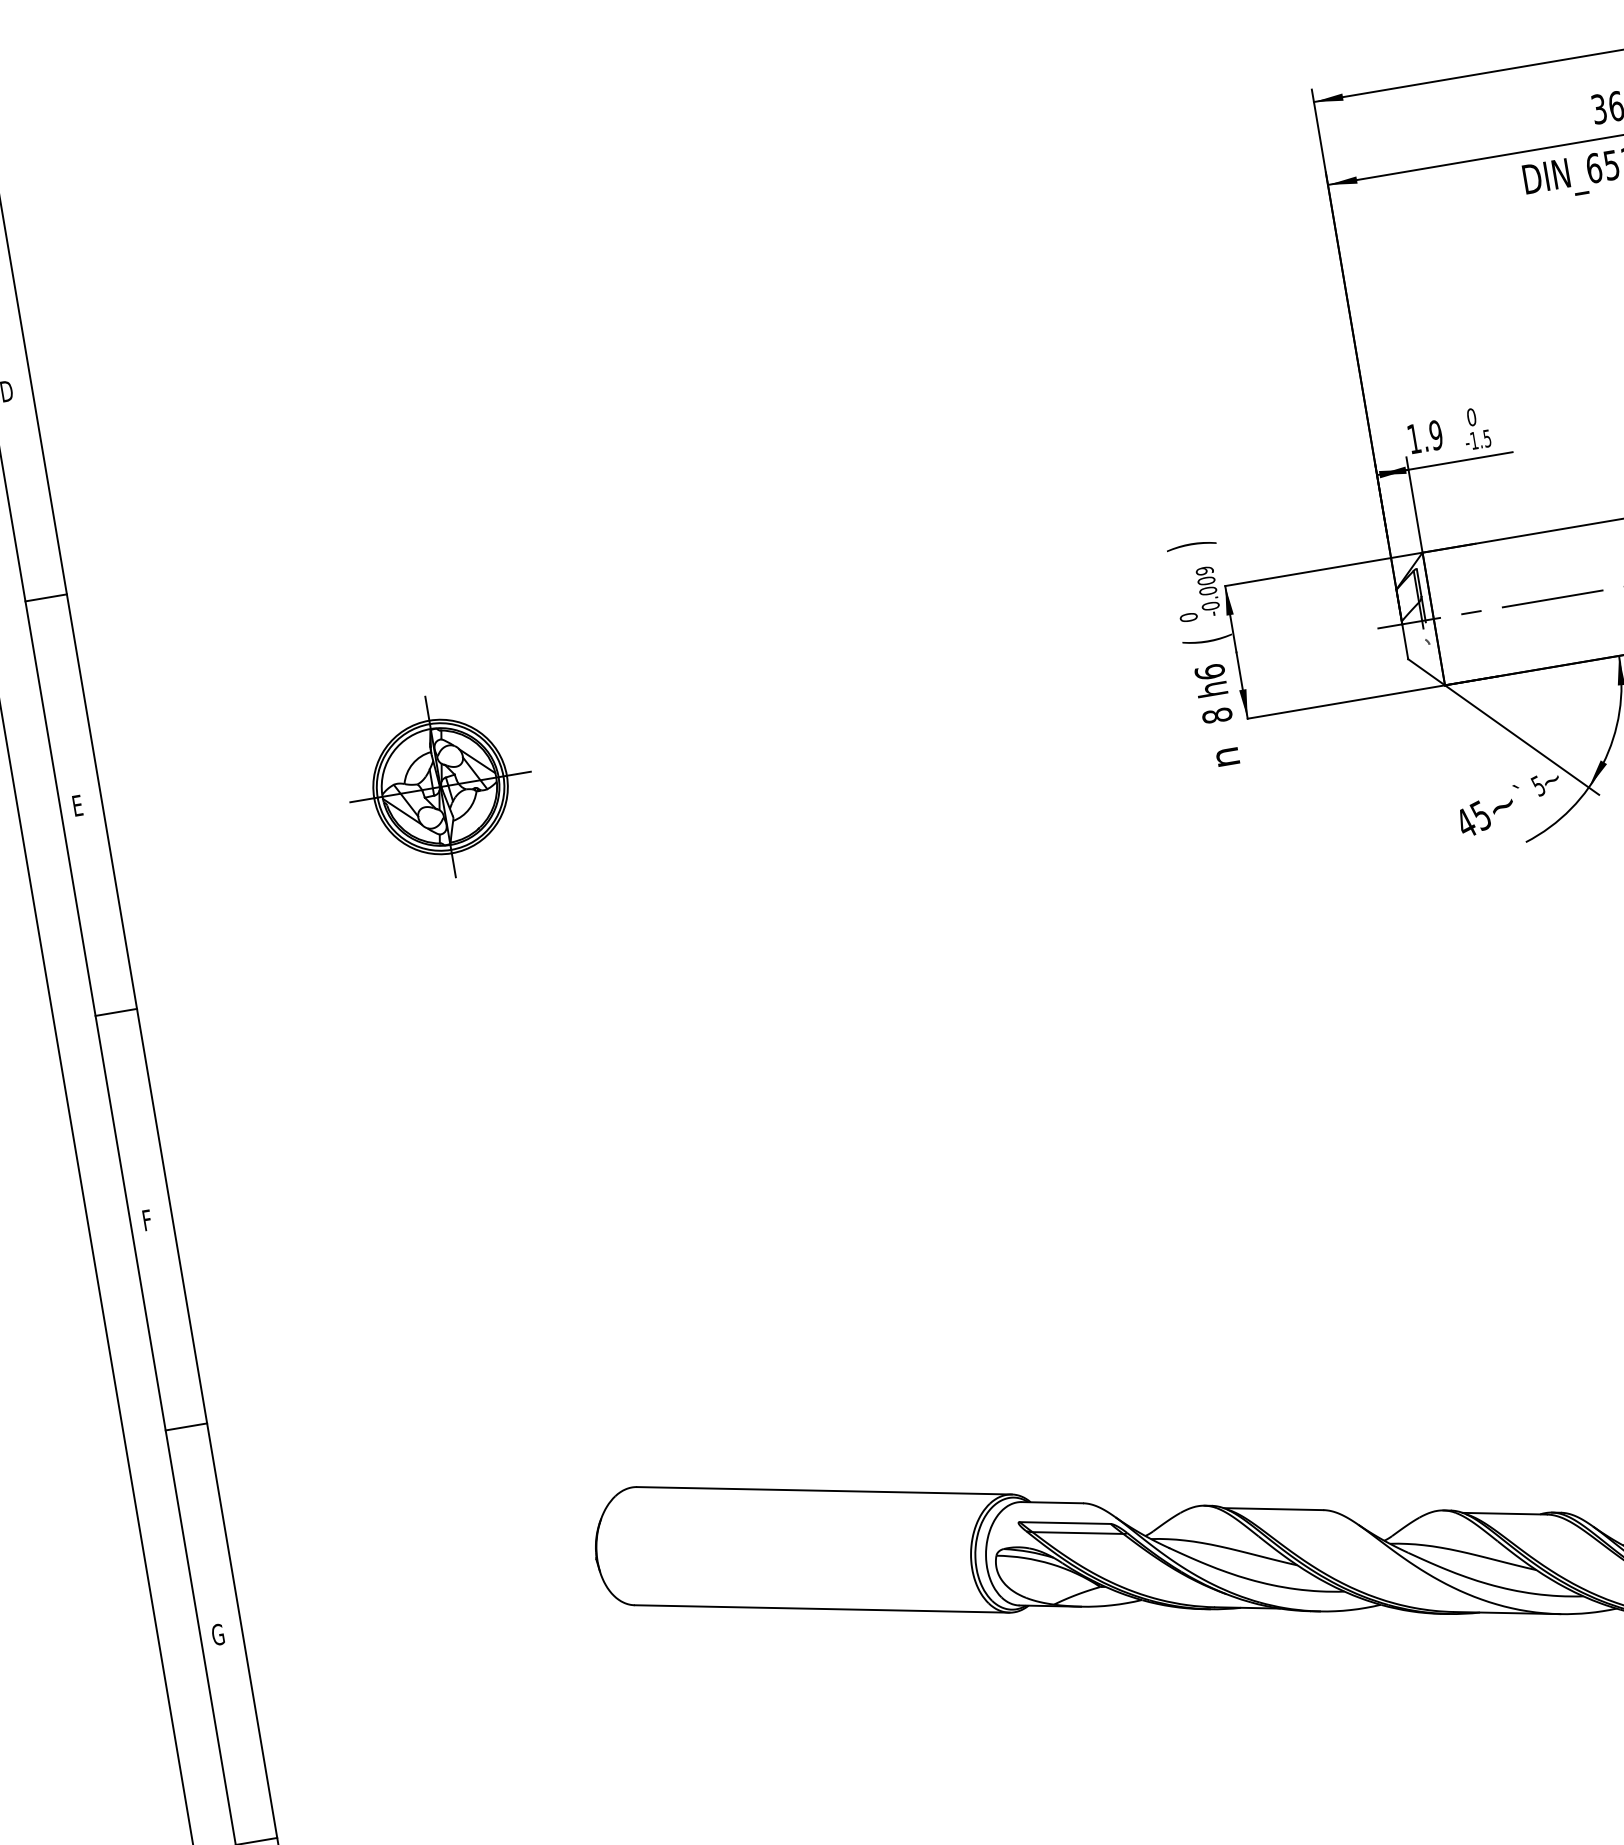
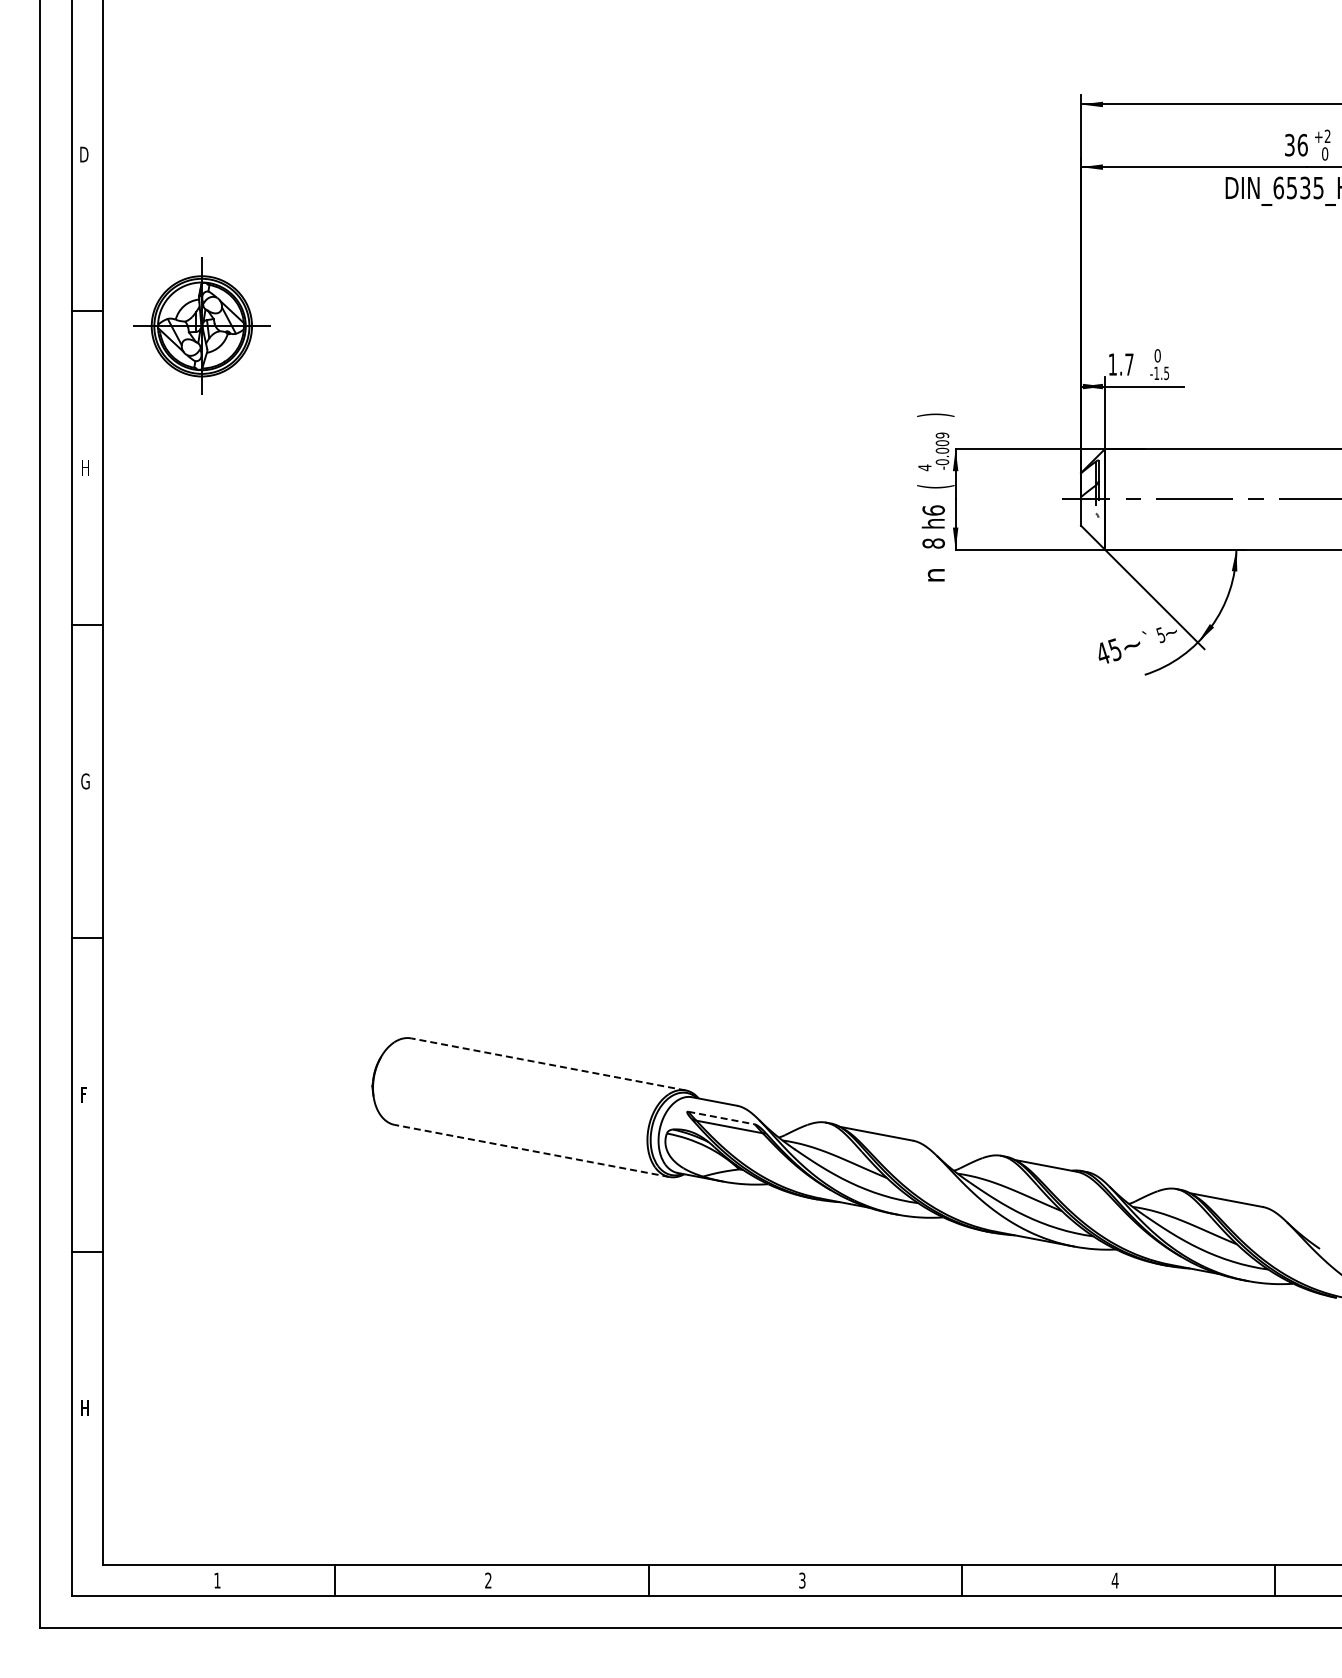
text: (1436, 435) -> (1129, 364), 1.9 -> 1.7
text: (1188, 617) -> (924, 467), 0 -> 4
part: (439, 785) -> (201, 325), moved
text: (78, 804) -> (85, 467), E -> H
text: (148, 1220) -> (85, 781), F -> G
line: (824, 1490) -> (548, 1064), solid -> dashed
line: (1065, 1523) -> (721, 1118), solid -> dashed
line: (822, 1608) -> (532, 1150), solid -> dashed
text: (217, 1634) -> (84, 1094), G -> F

